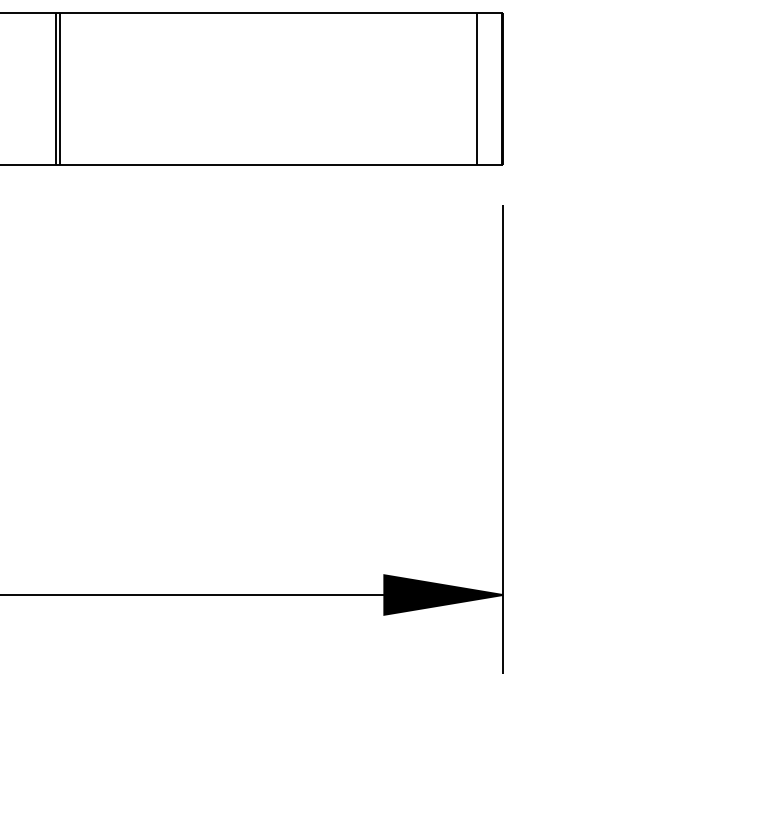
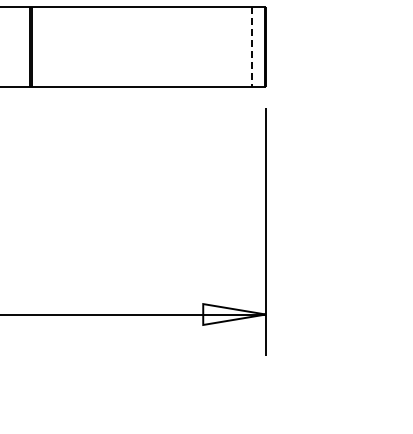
line: (477, 89) -> (252, 47), solid -> dashed
fill: (443, 594) -> (234, 314), removed

